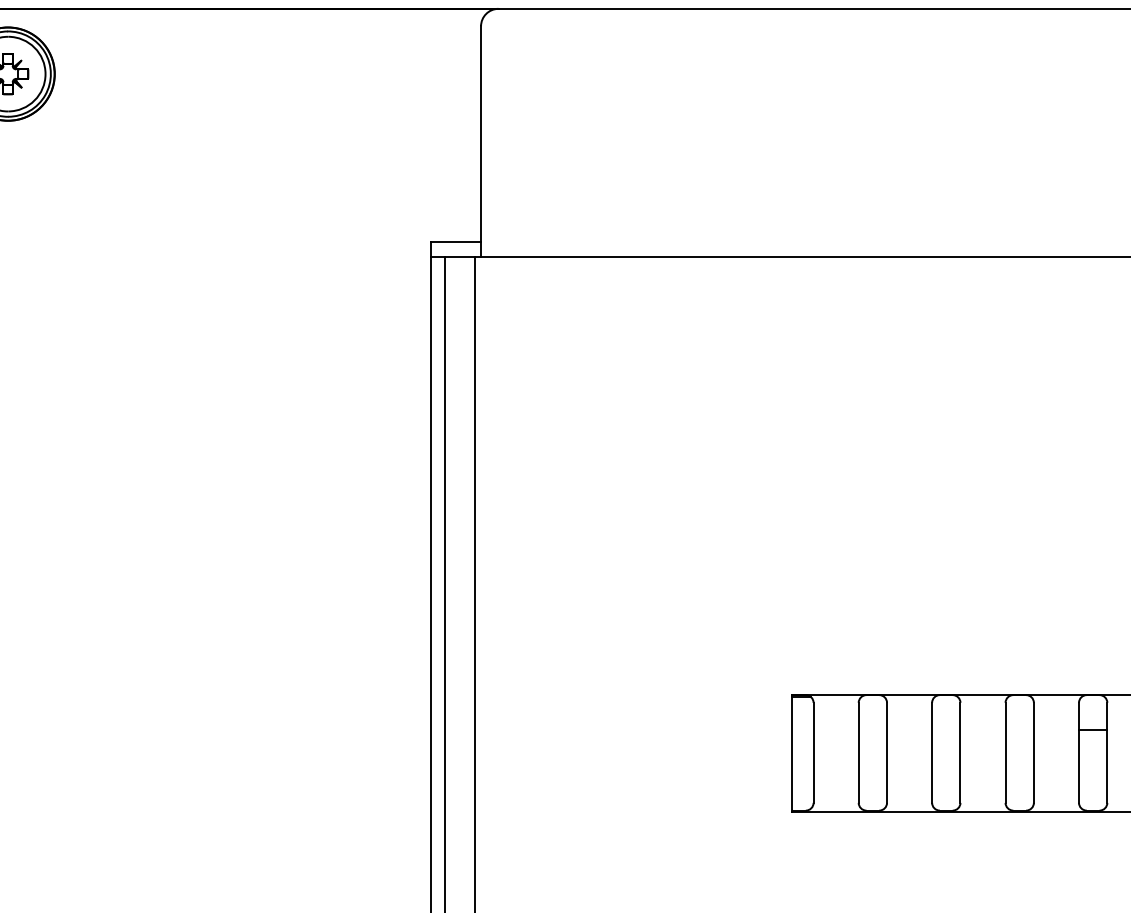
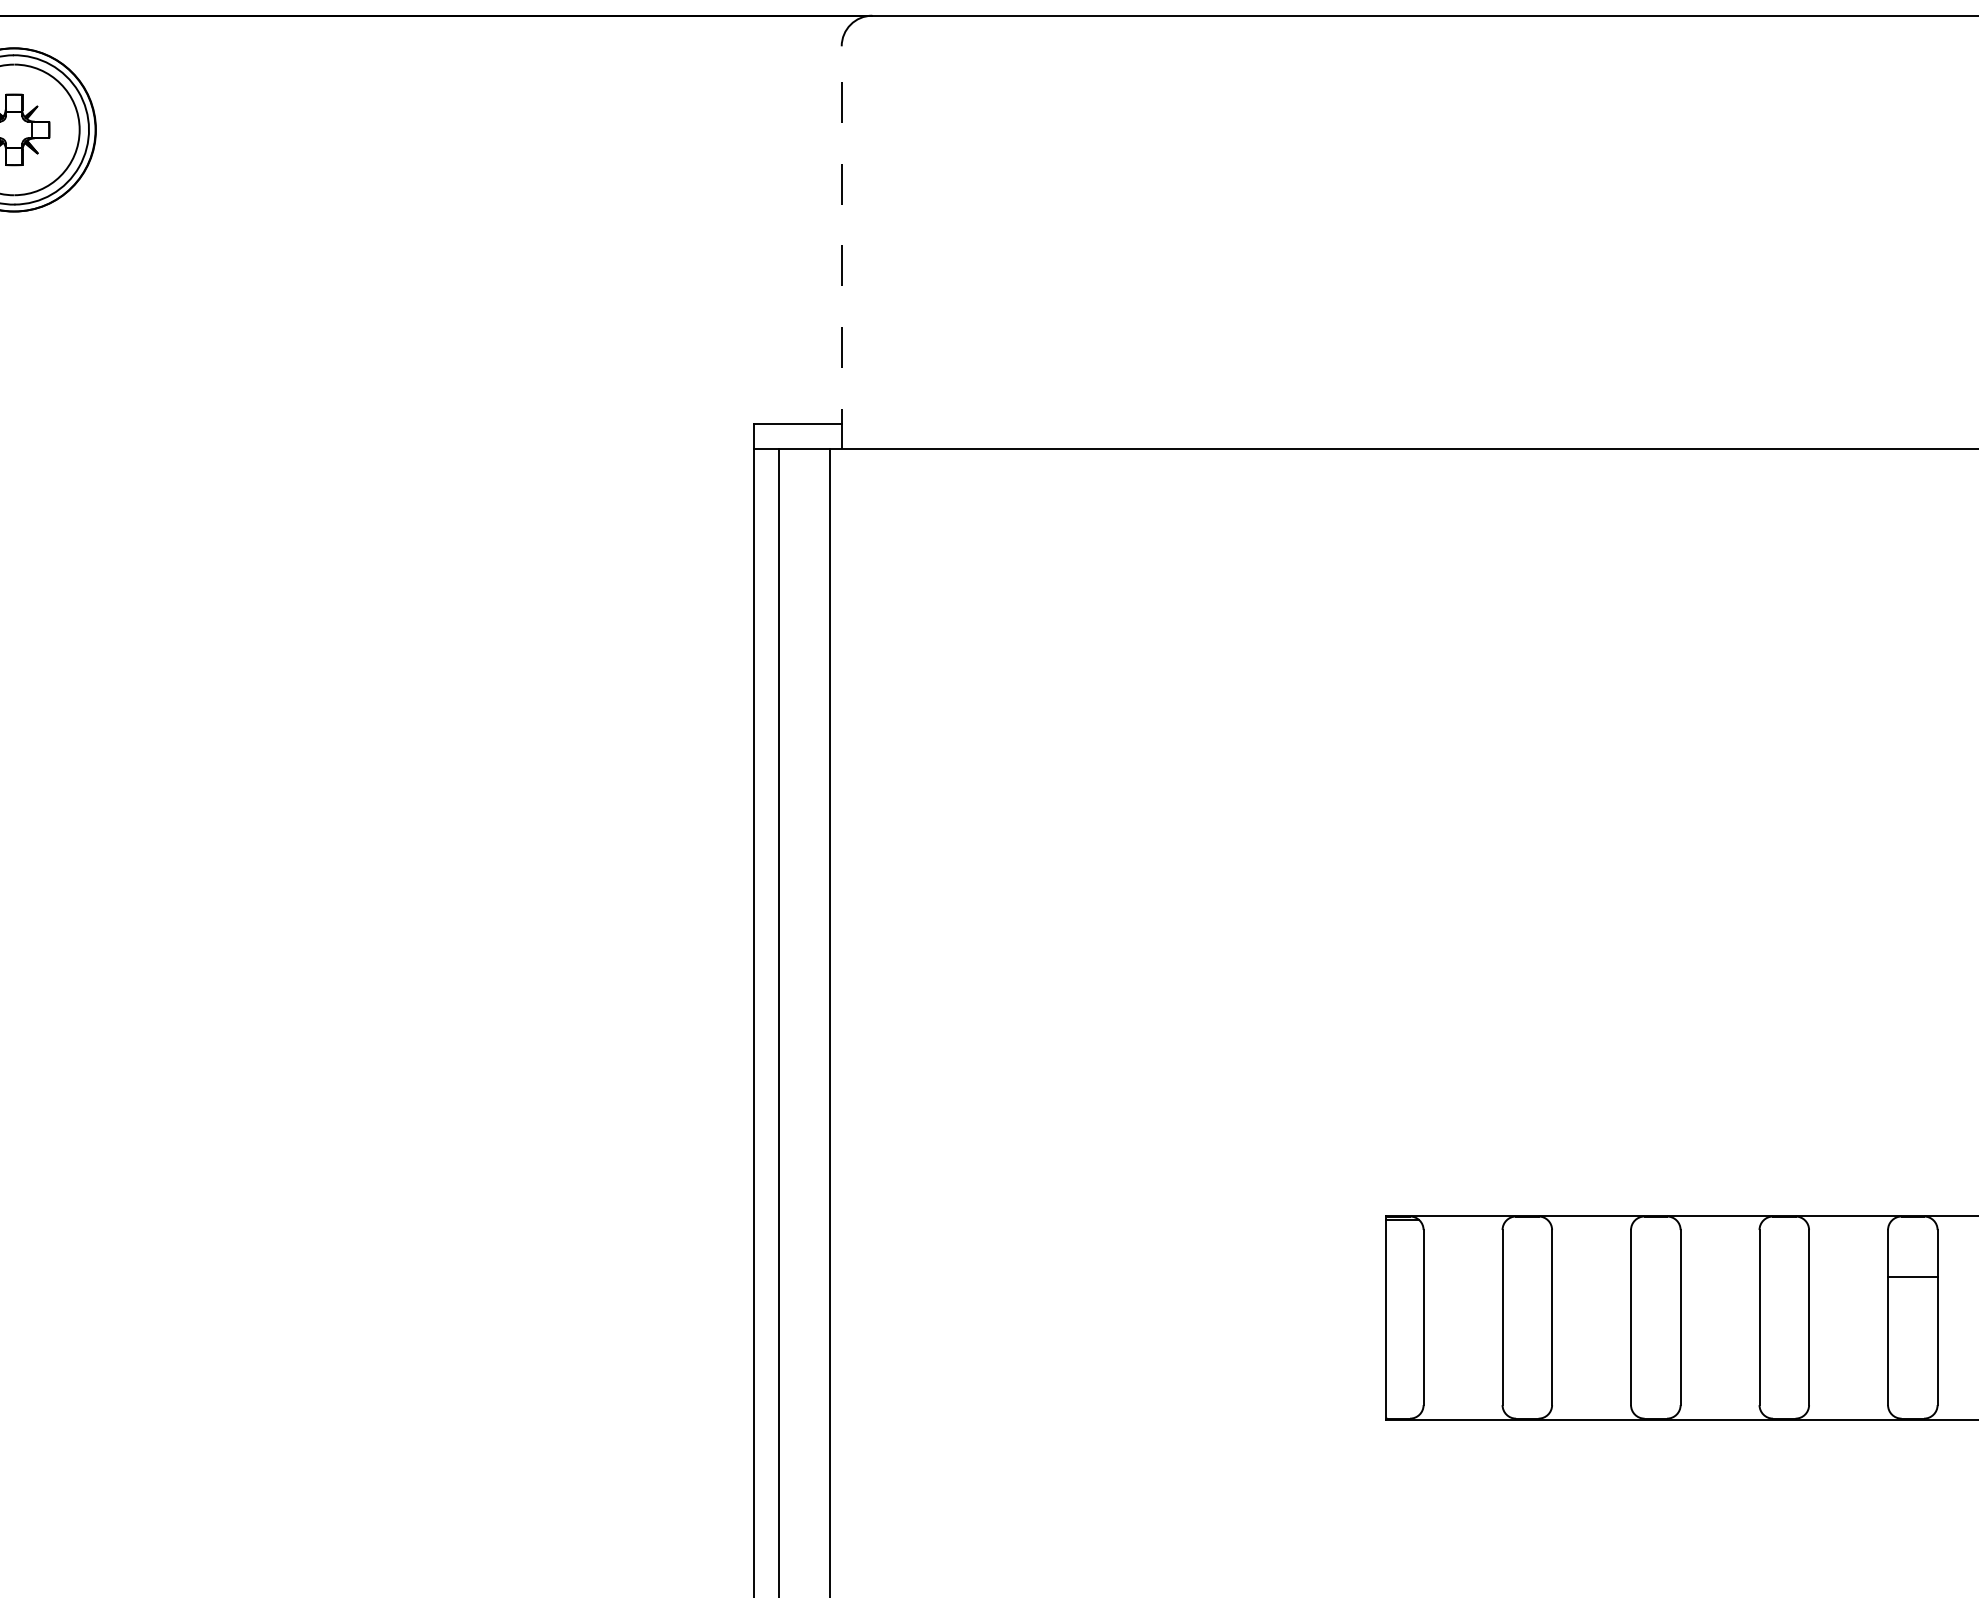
line: (481, 141) -> (842, 247), solid -> dashed

